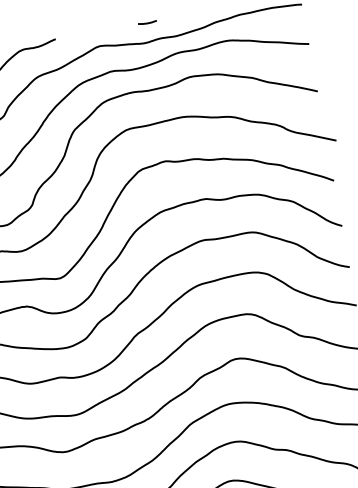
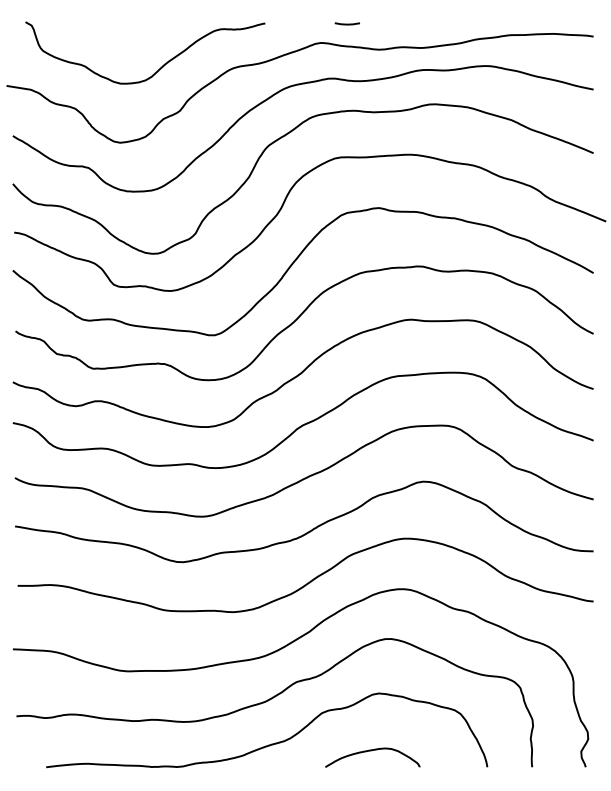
line: (146, 22) -> (346, 23), moved

